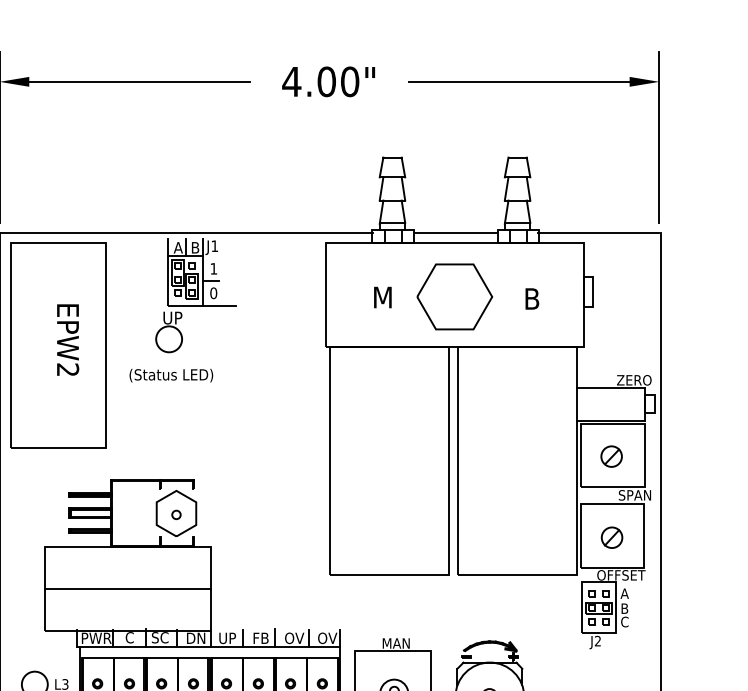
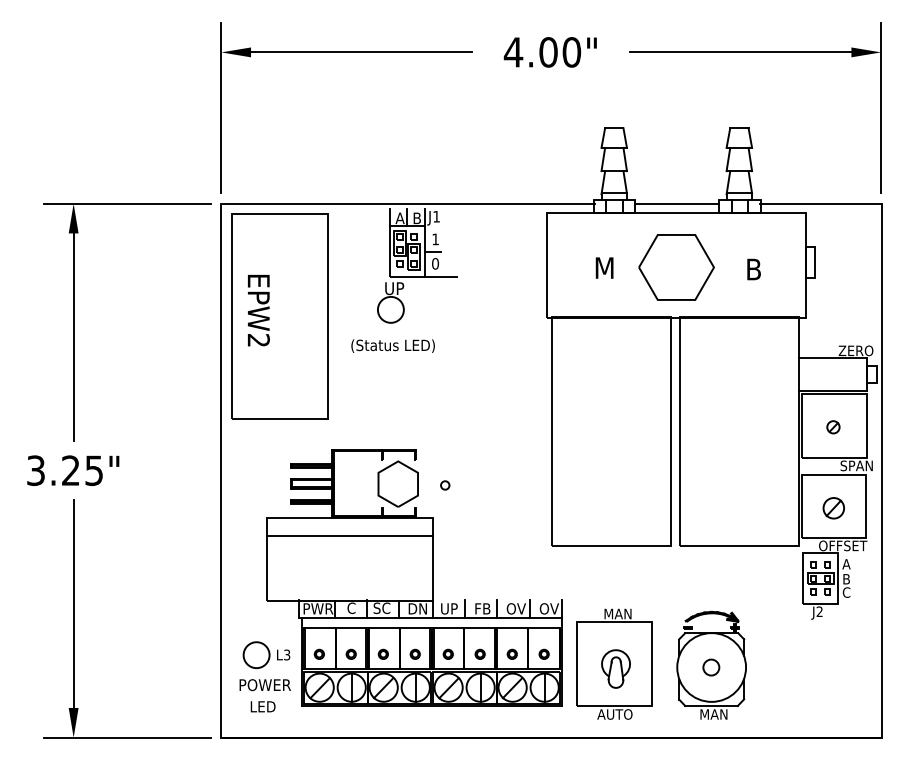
text: (67, 339) -> (258, 310), moved
part: (611, 456) -> (833, 427), size x0.6
circle: (176, 514) -> (445, 485), moved
line: (127, 588) -> (349, 535), moved

